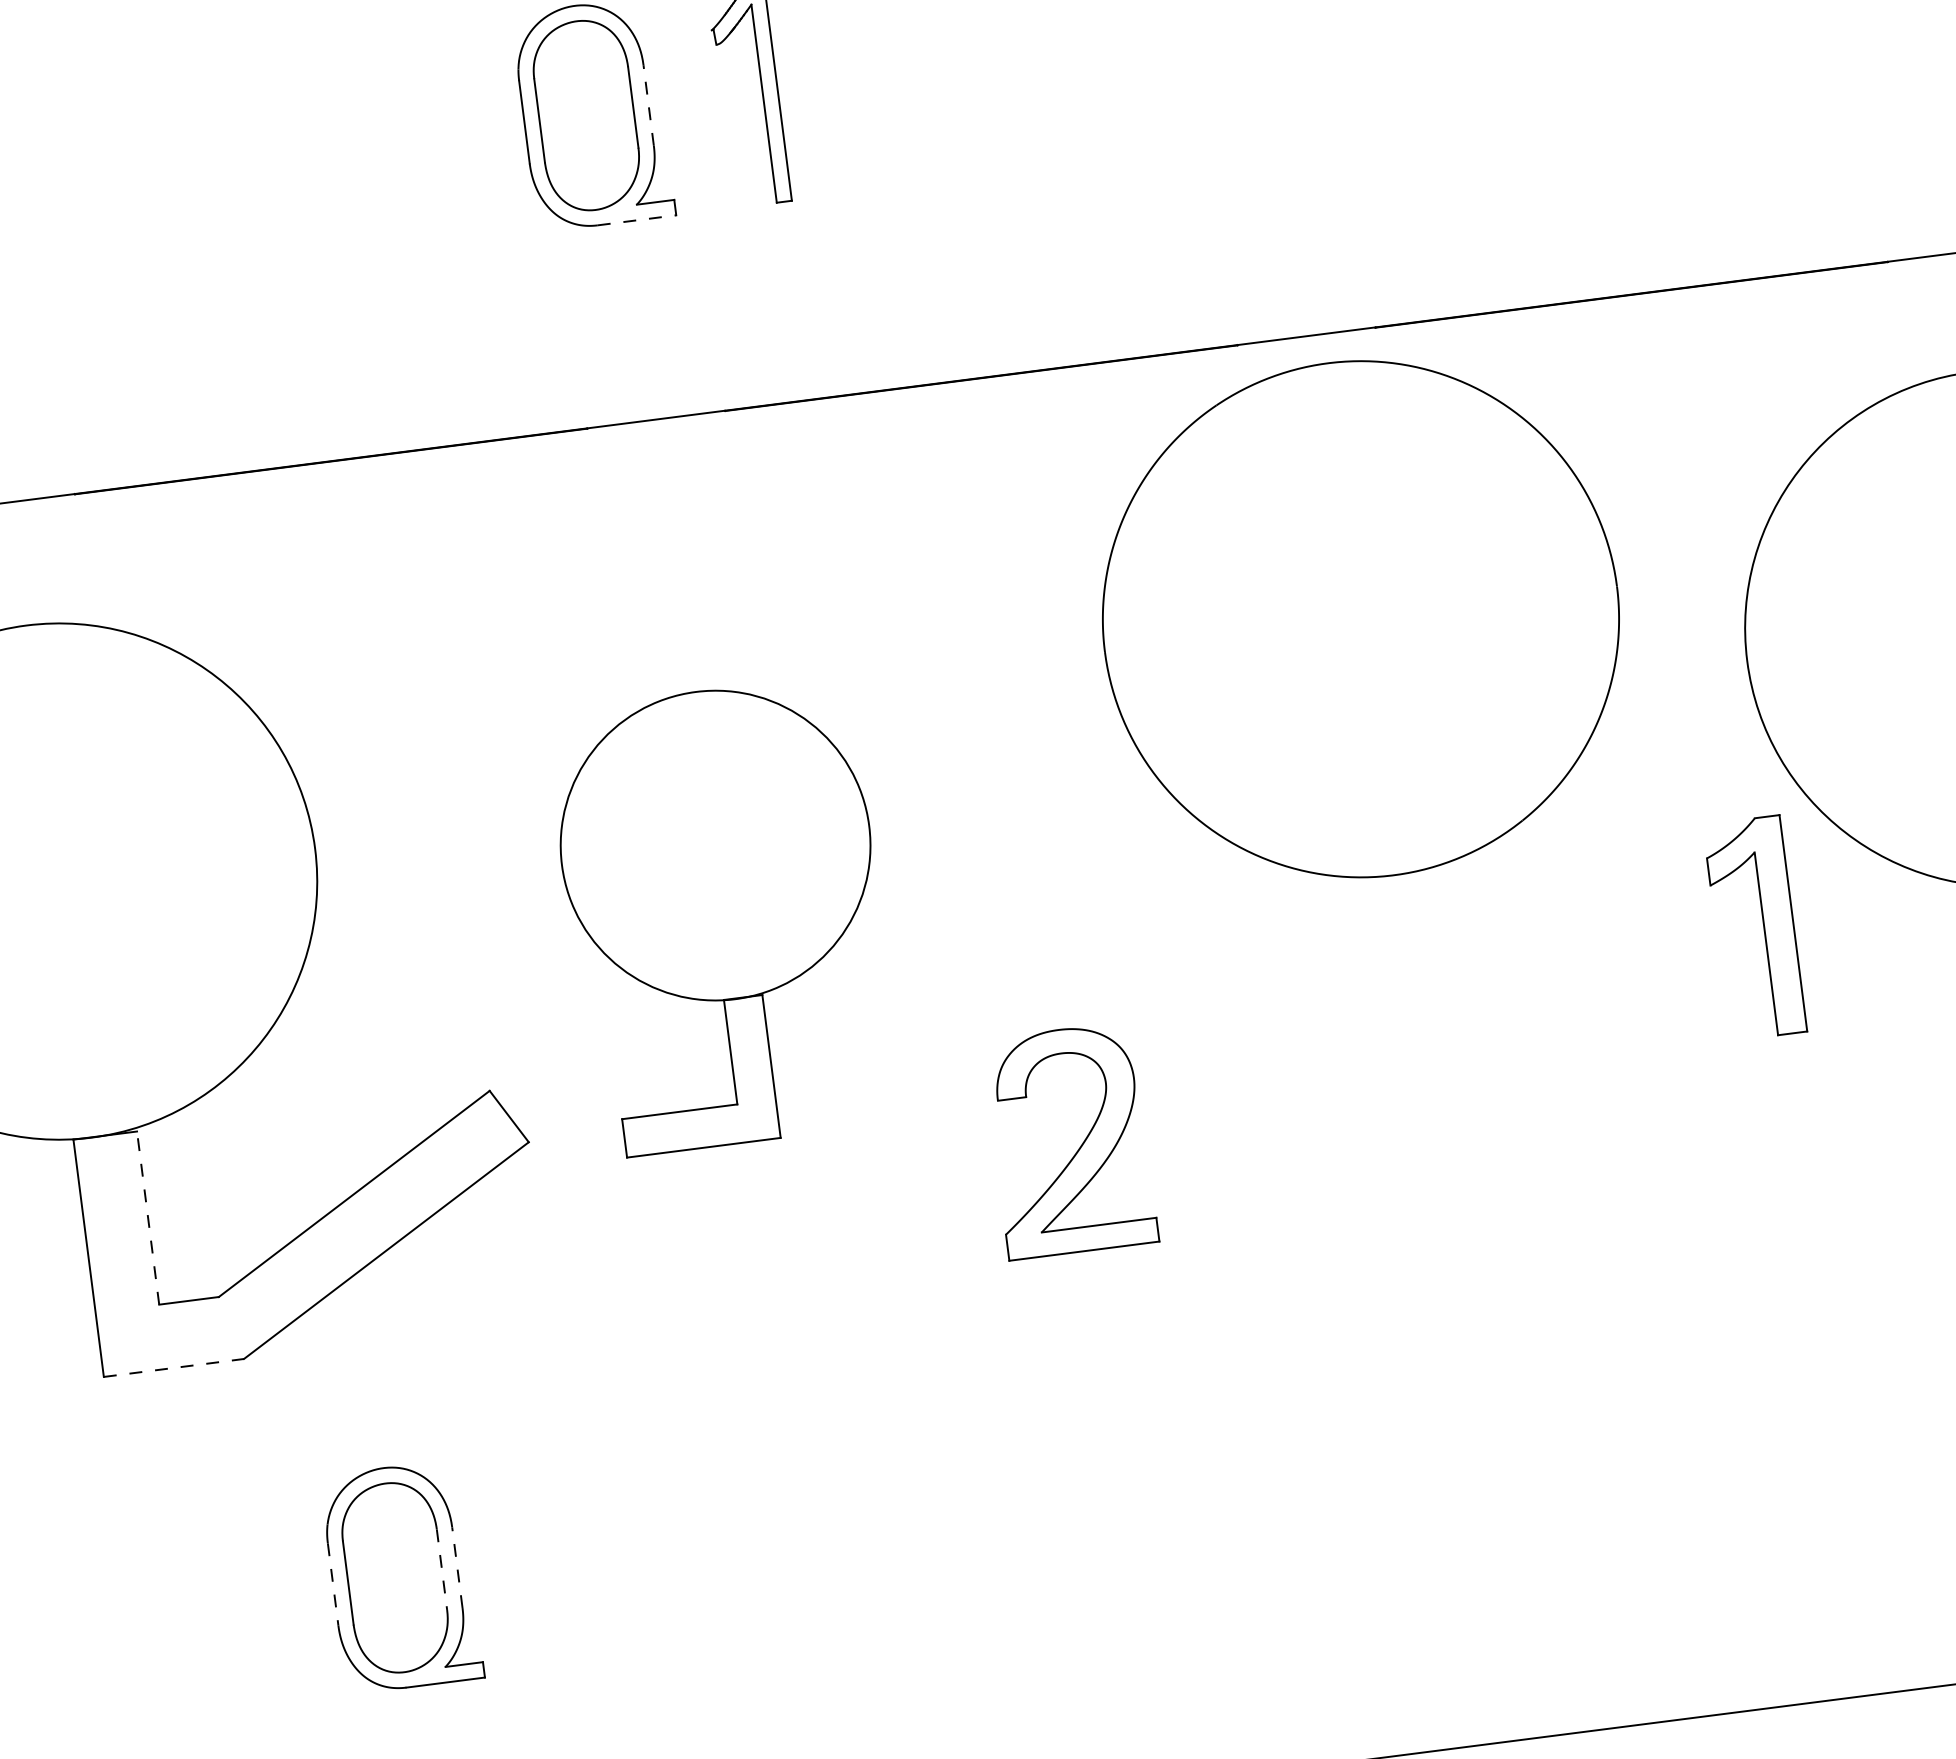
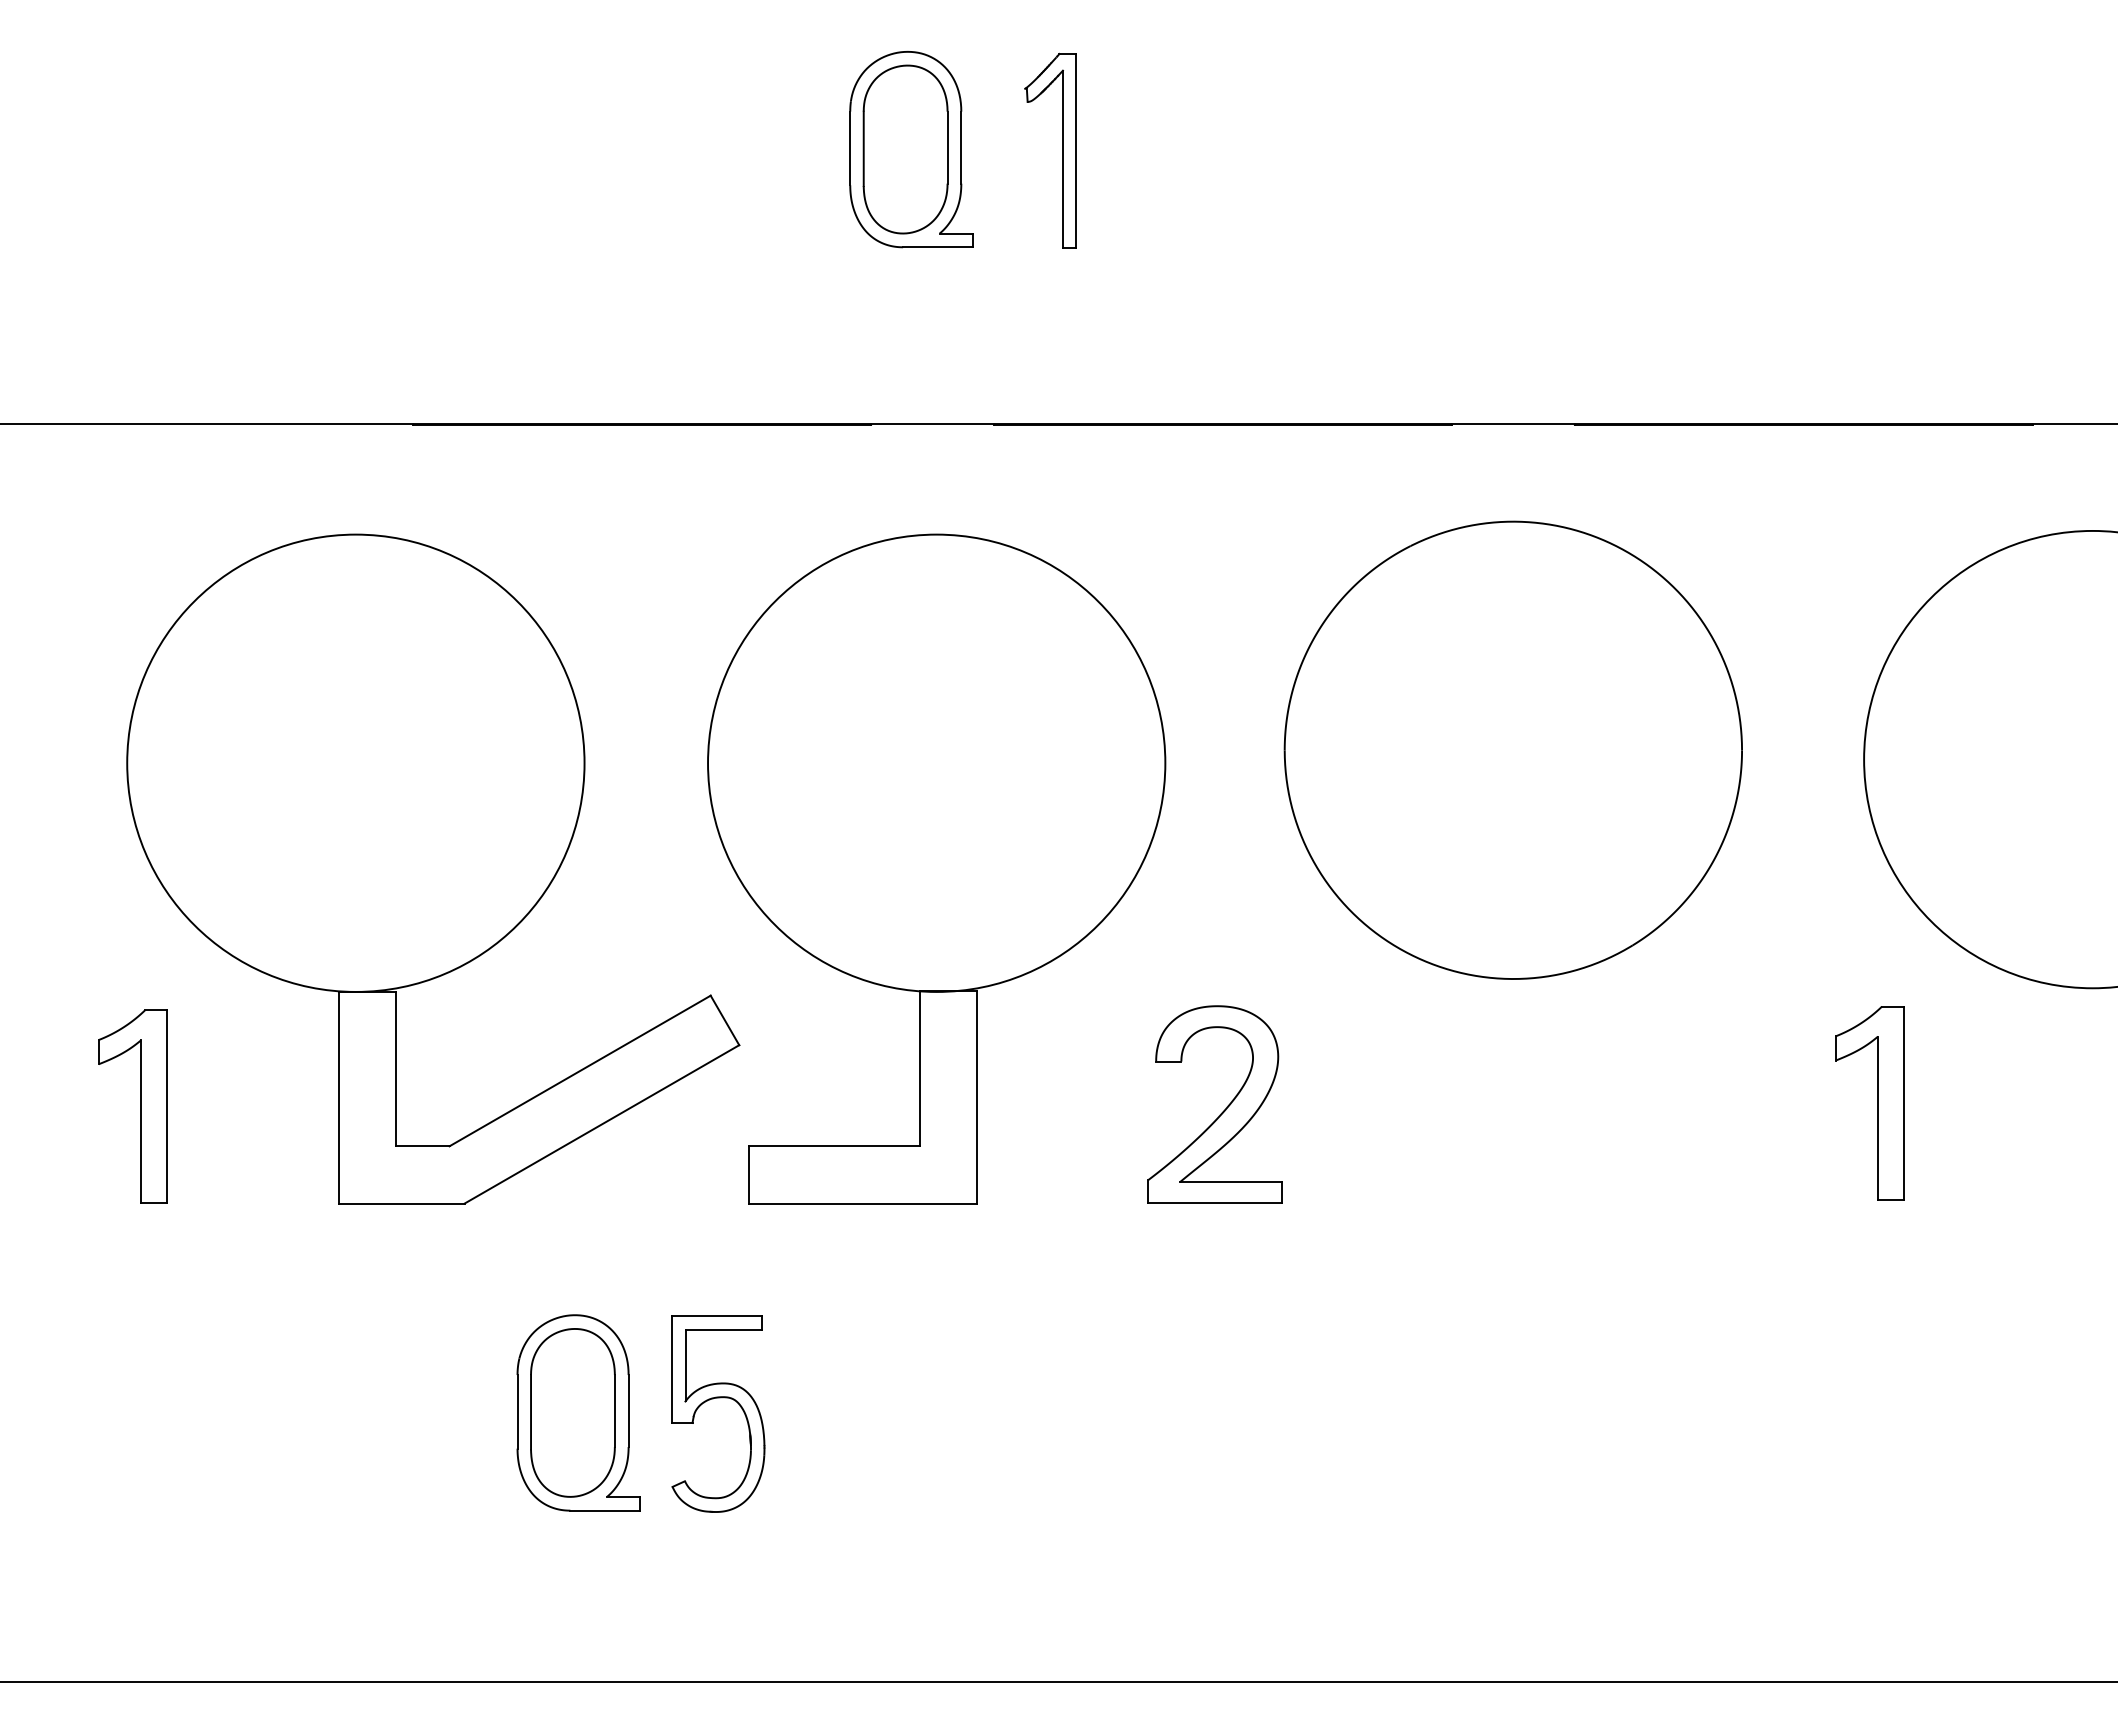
line: (648, 105) -> (961, 147), dashed -> solid
line: (637, 220) -> (938, 247), dashed -> solid
part: (1359, 618) -> (1512, 749), moved
part: (724, 916) -> (936, 868), size x1.67
part: (1763, 927) -> (1877, 1103), moved
line: (148, 1217) -> (396, 1068), dashed -> solid
line: (174, 1367) -> (402, 1203), dashed -> solid
part: (550, 1542) -> (713, 1399), added
line: (457, 1568) -> (628, 1411), dashed -> solid
line: (441, 1570) -> (614, 1411), dashed -> solid
line: (333, 1584) -> (517, 1411), dashed -> solid

